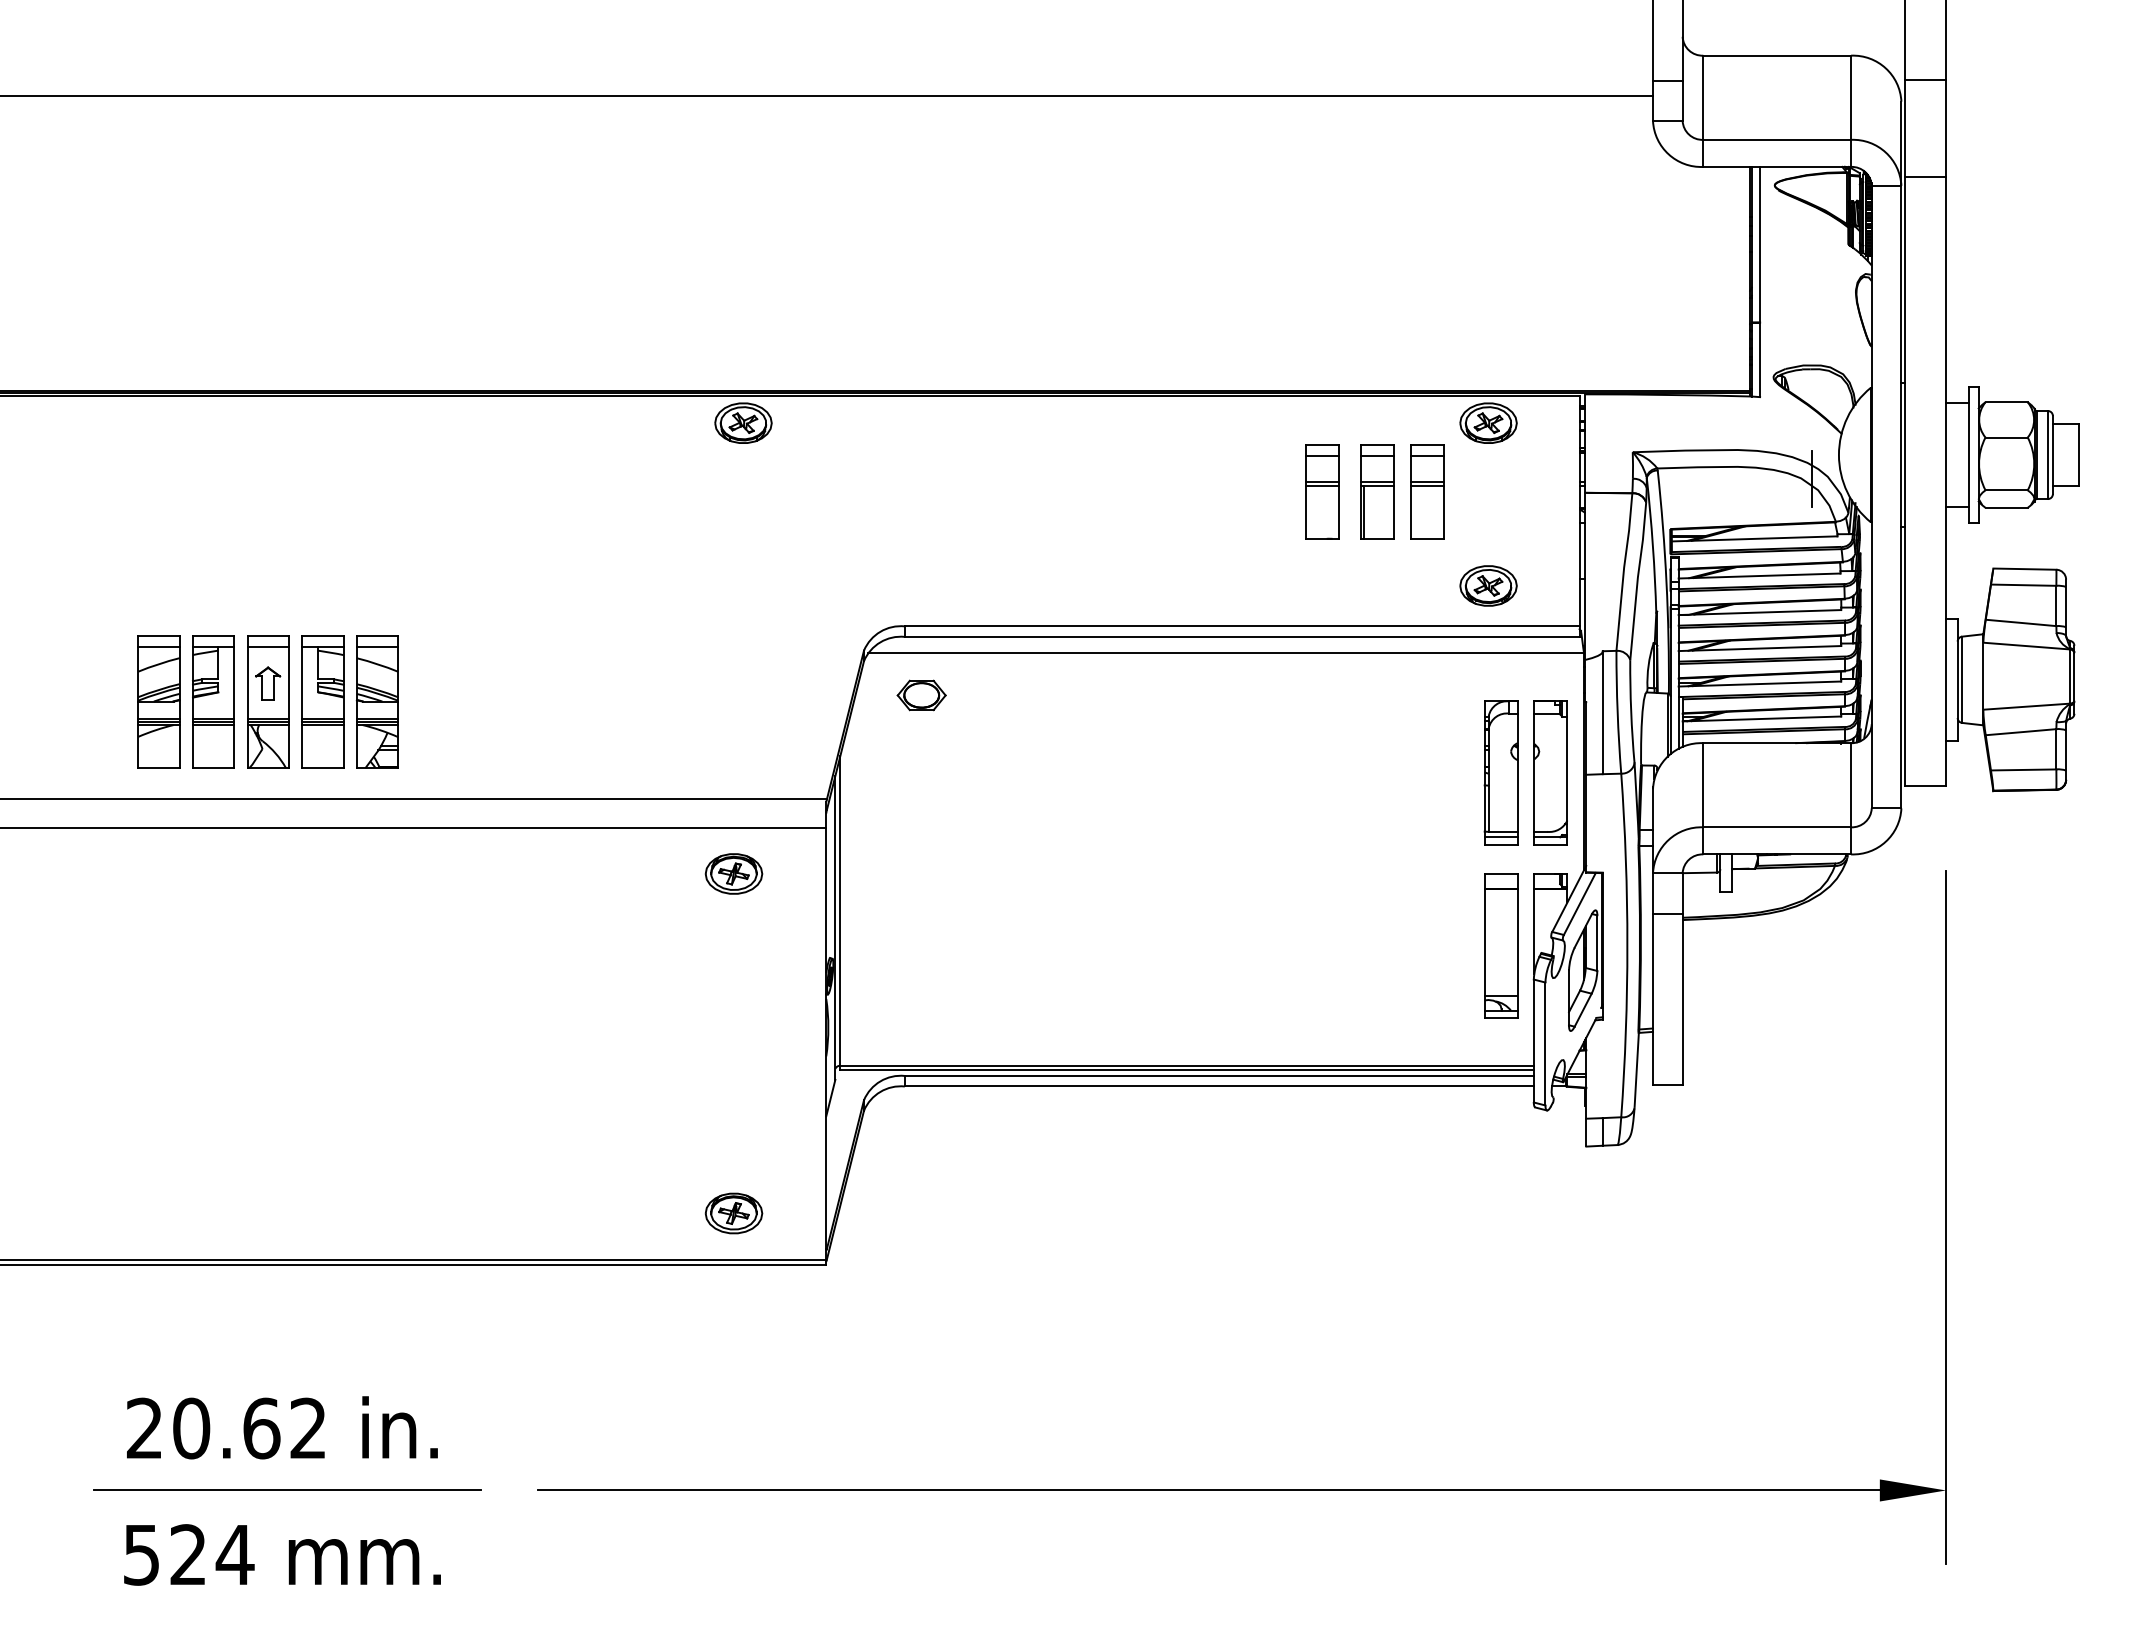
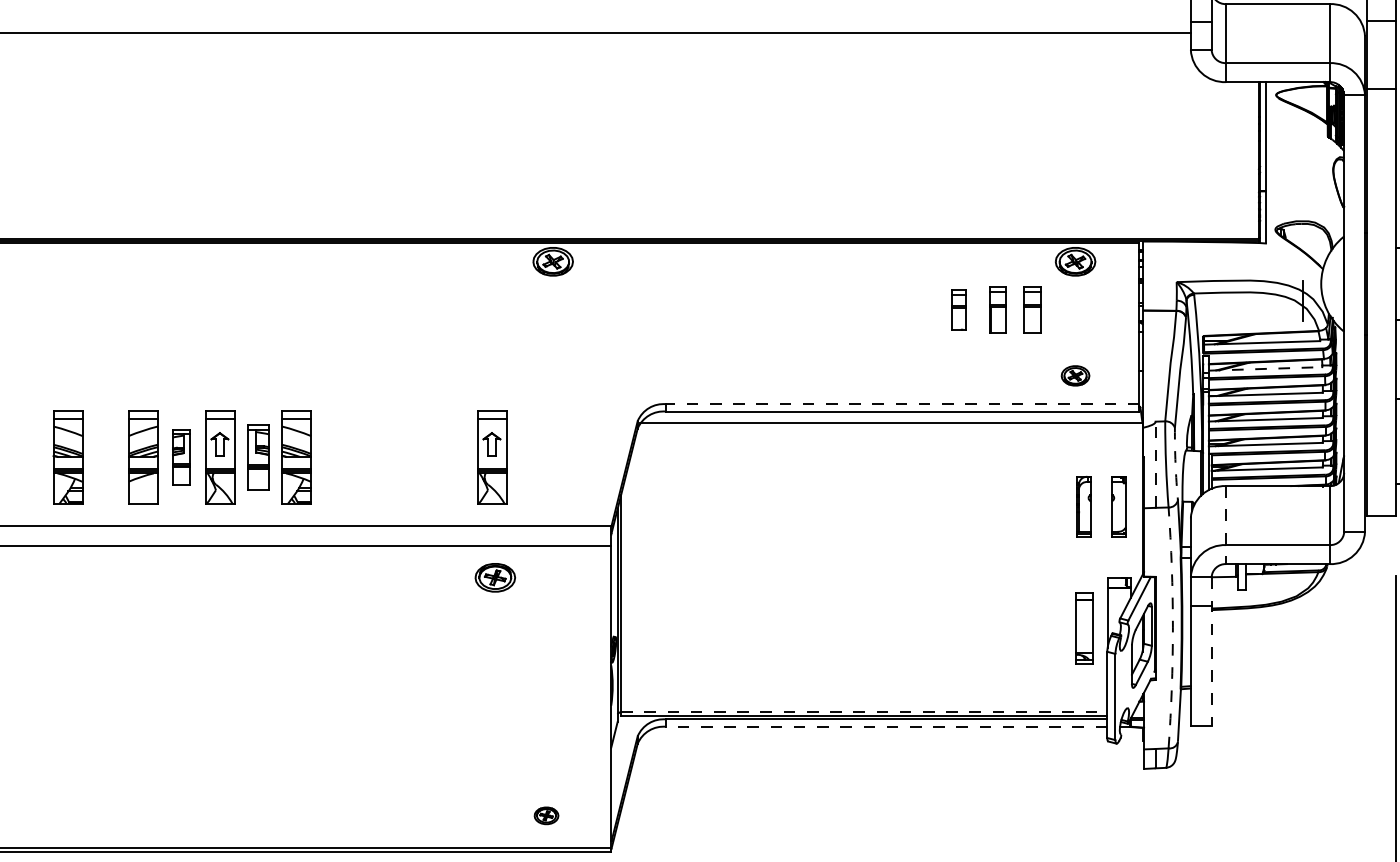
part: (1322, 491) -> (959, 309), size x0.6
part: (1377, 491) -> (997, 309), size x0.7
part: (1427, 491) -> (1032, 309), size x0.7
line: (1759, 576) -> (1265, 369), solid -> dashed
part: (1488, 585) -> (1075, 375), size x0.7
line: (1241, 626) -> (902, 404), solid -> dashed
part: (921, 695) -> (677, 452), removed
part: (50, 701) -> (67, 456), added
part: (213, 701) -> (181, 456), size x0.6
part: (322, 701) -> (258, 456), size x0.7
part: (656, 701) -> (492, 456), added
arc: (1631, 711) -> (1175, 463), solid -> dashed
line: (1602, 712) -> (1155, 464), solid -> dashed
part: (1500, 772) -> (1083, 506), size x0.6
part: (1550, 772) -> (1118, 506), size x0.6
line: (1703, 798) -> (1226, 524), solid -> dashed
part: (733, 873) -> (495, 577), moved
part: (1501, 945) -> (1084, 627), size x0.7
arc: (1627, 945) -> (1172, 627), solid -> dashed
line: (1682, 979) -> (1211, 651), solid -> dashed
line: (1187, 1065) -> (864, 712), solid -> dashed
line: (1219, 1086) -> (886, 726), solid -> dashed
part: (733, 1213) -> (546, 815), size x0.6

